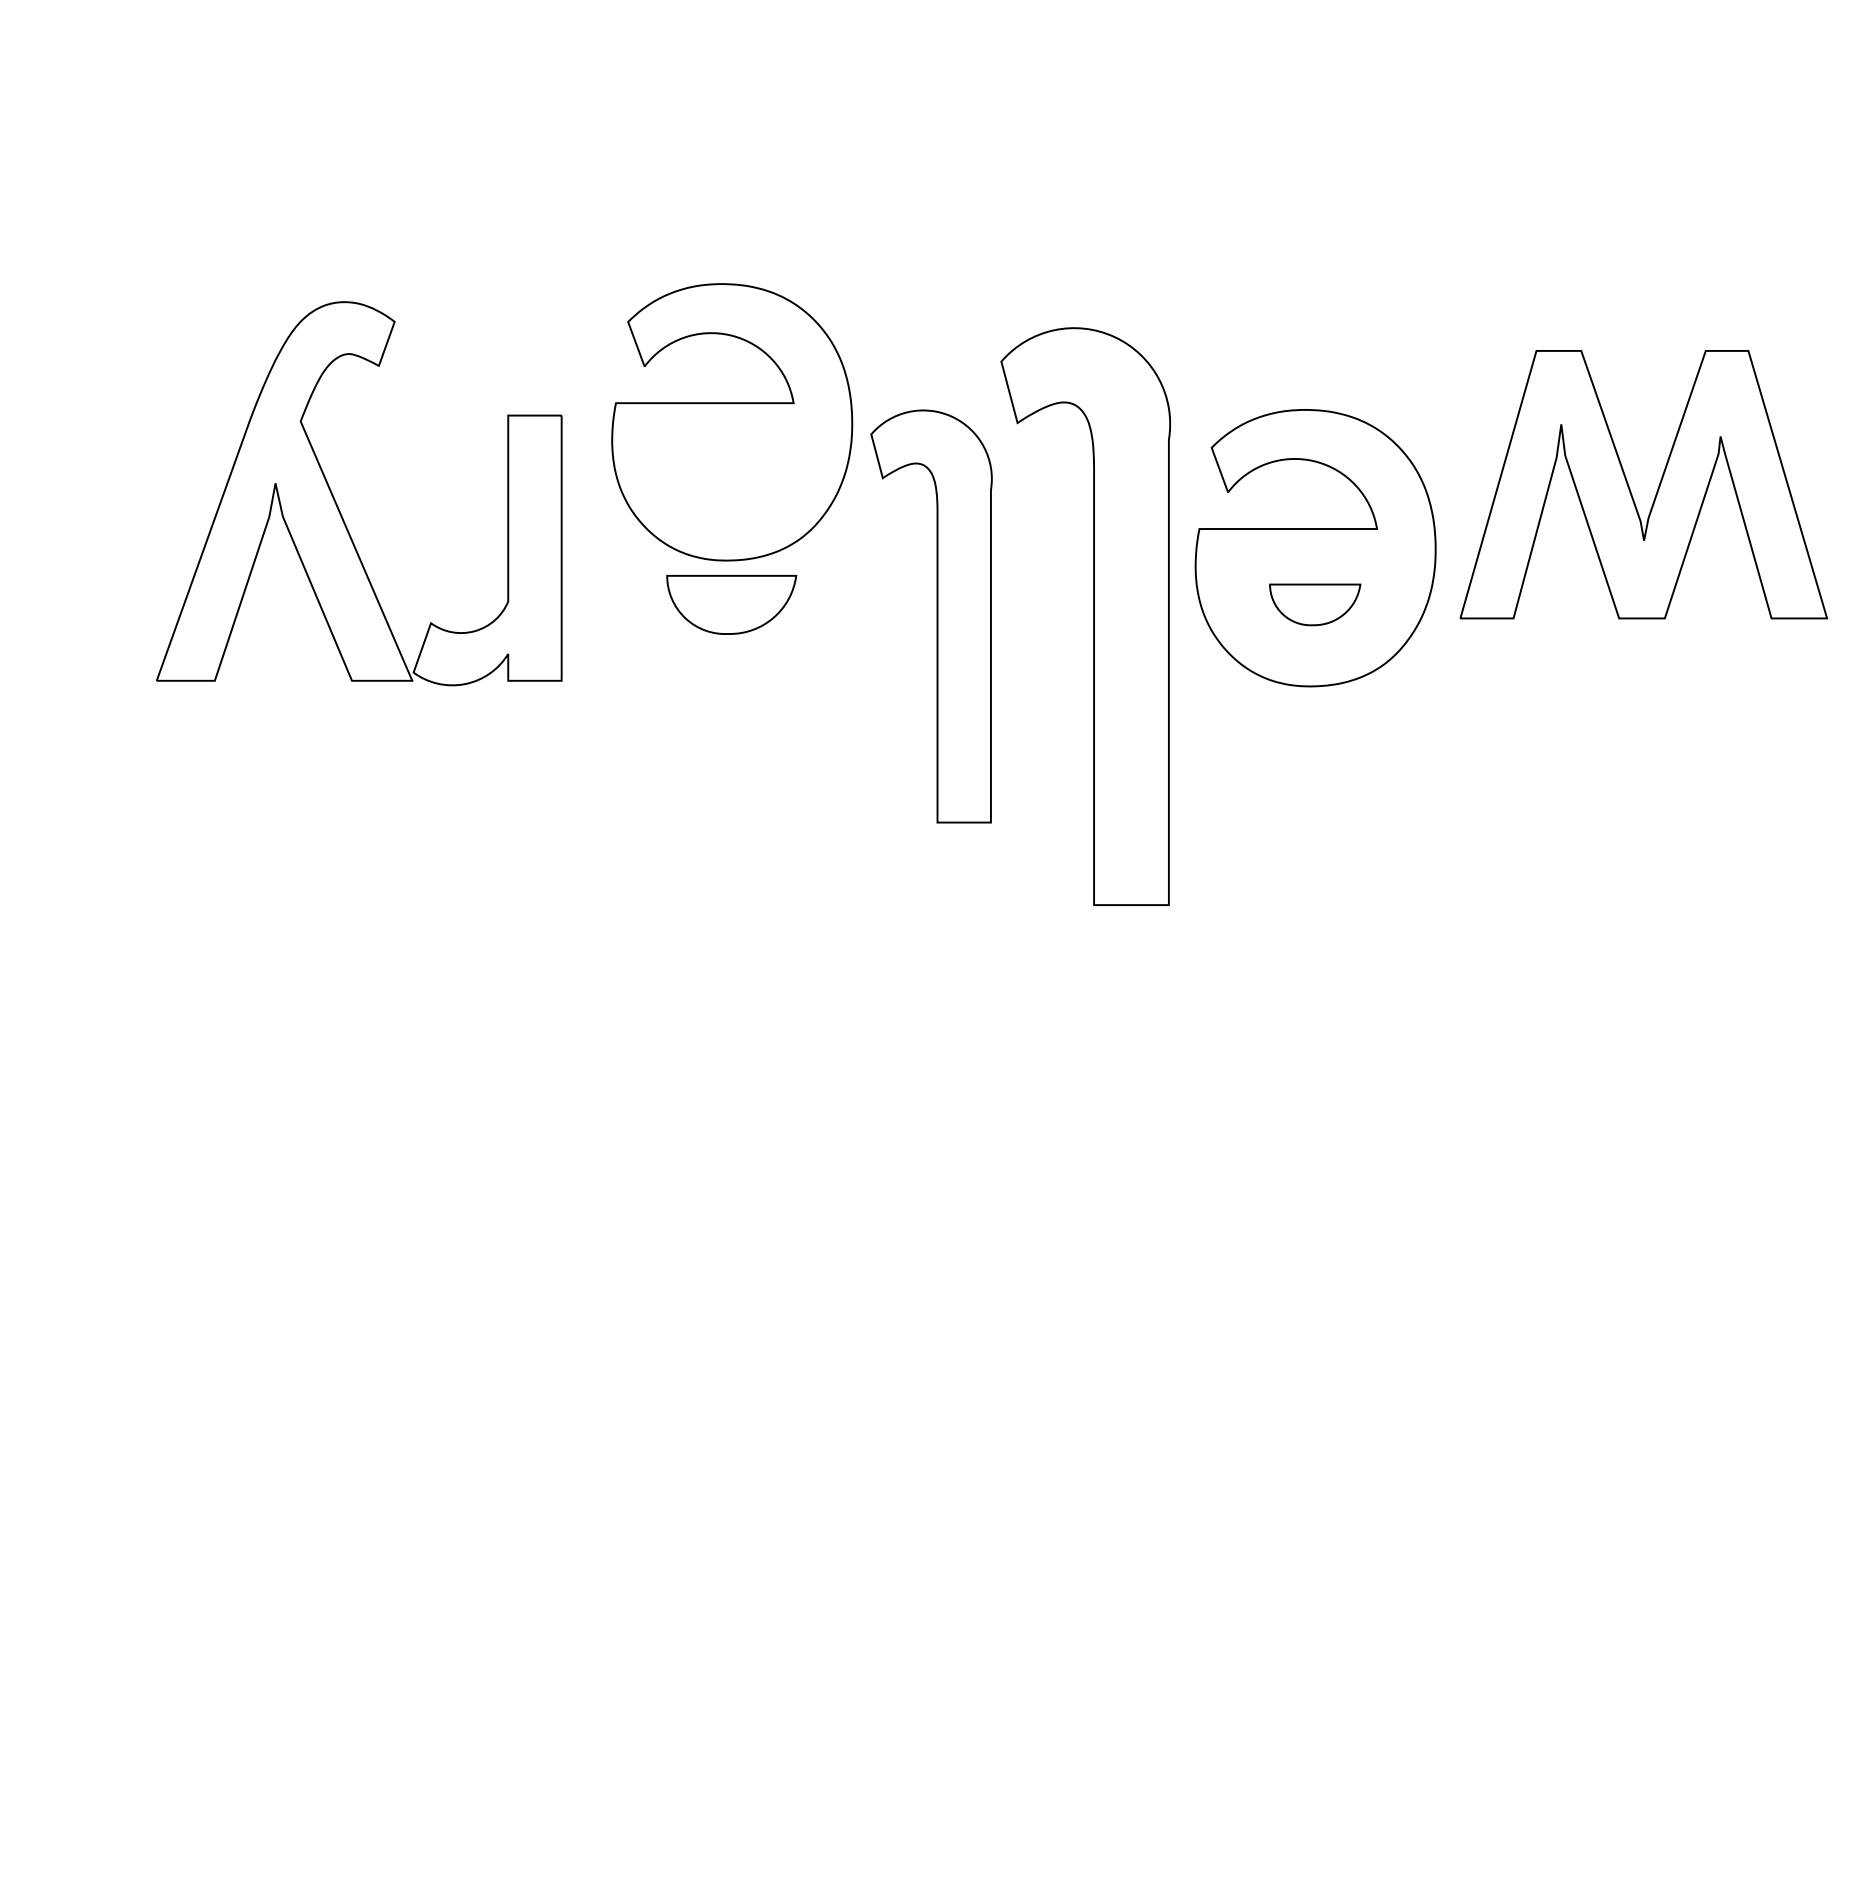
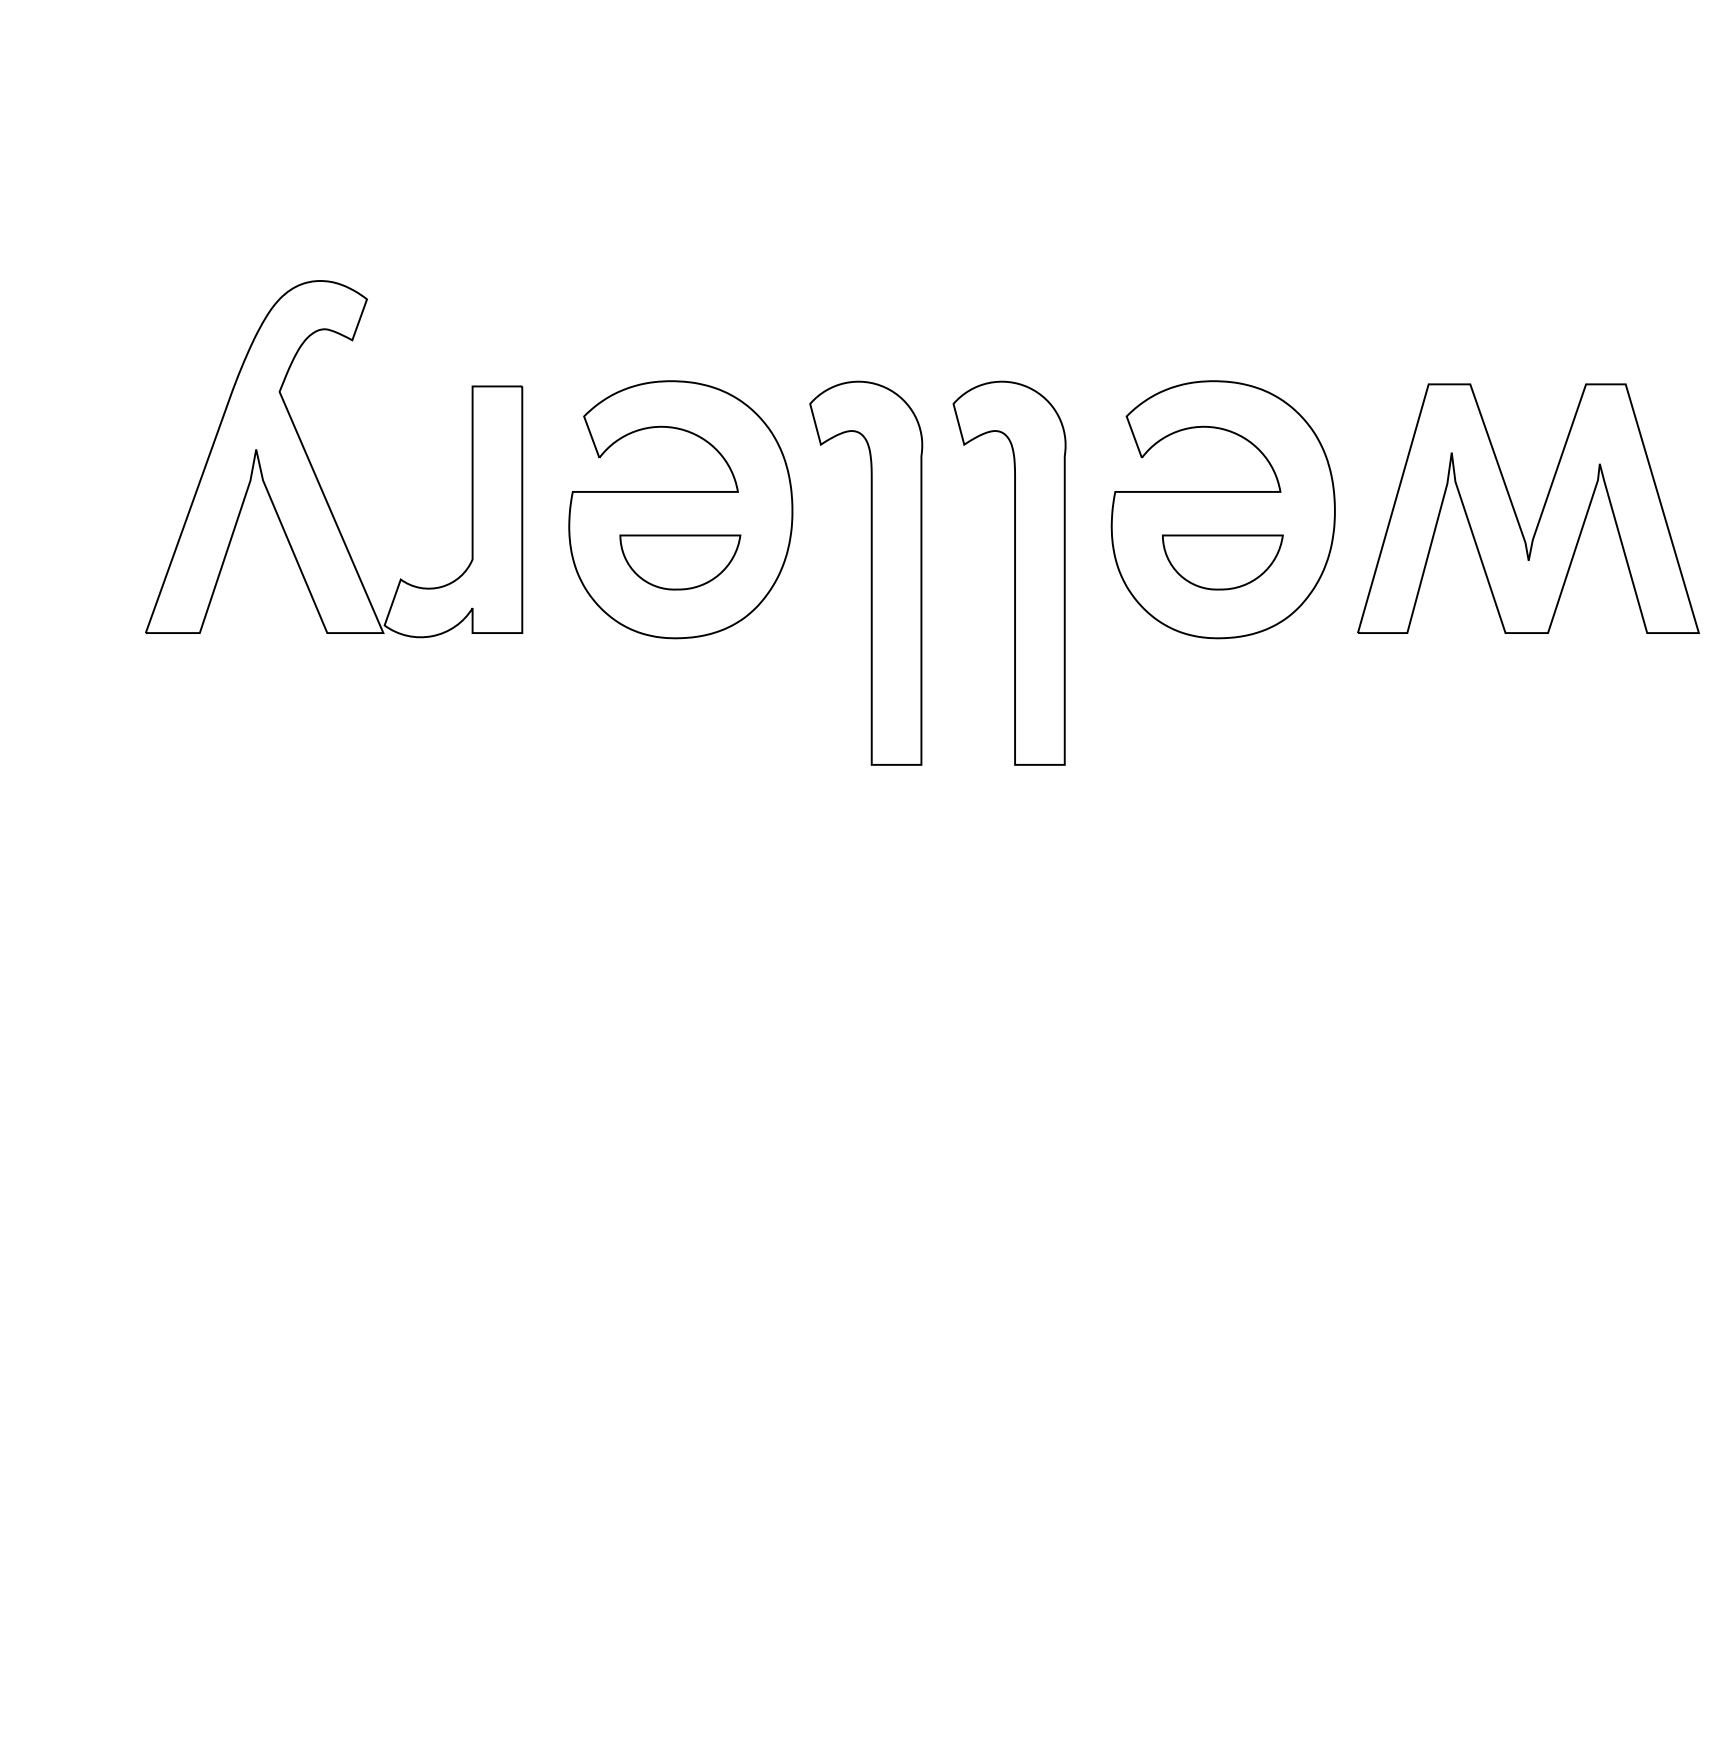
part: (731, 422) -> (680, 509), moved
part: (1630, 489) -> (1516, 513), moved
part: (1314, 604) -> (1222, 562), size x1.43
part: (1085, 615) -> (1009, 572), size x0.71

